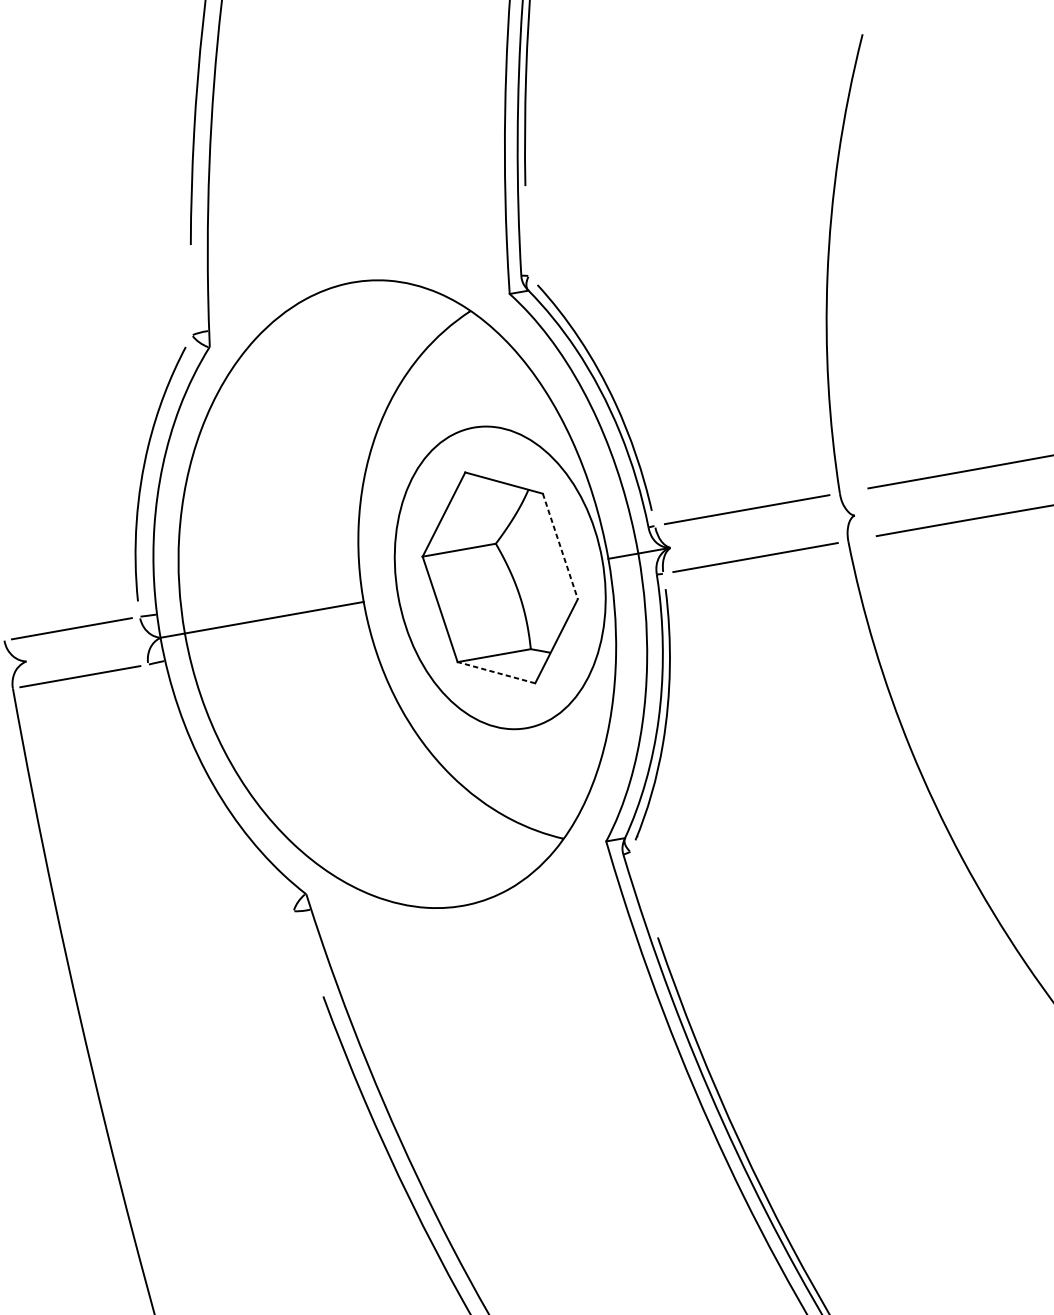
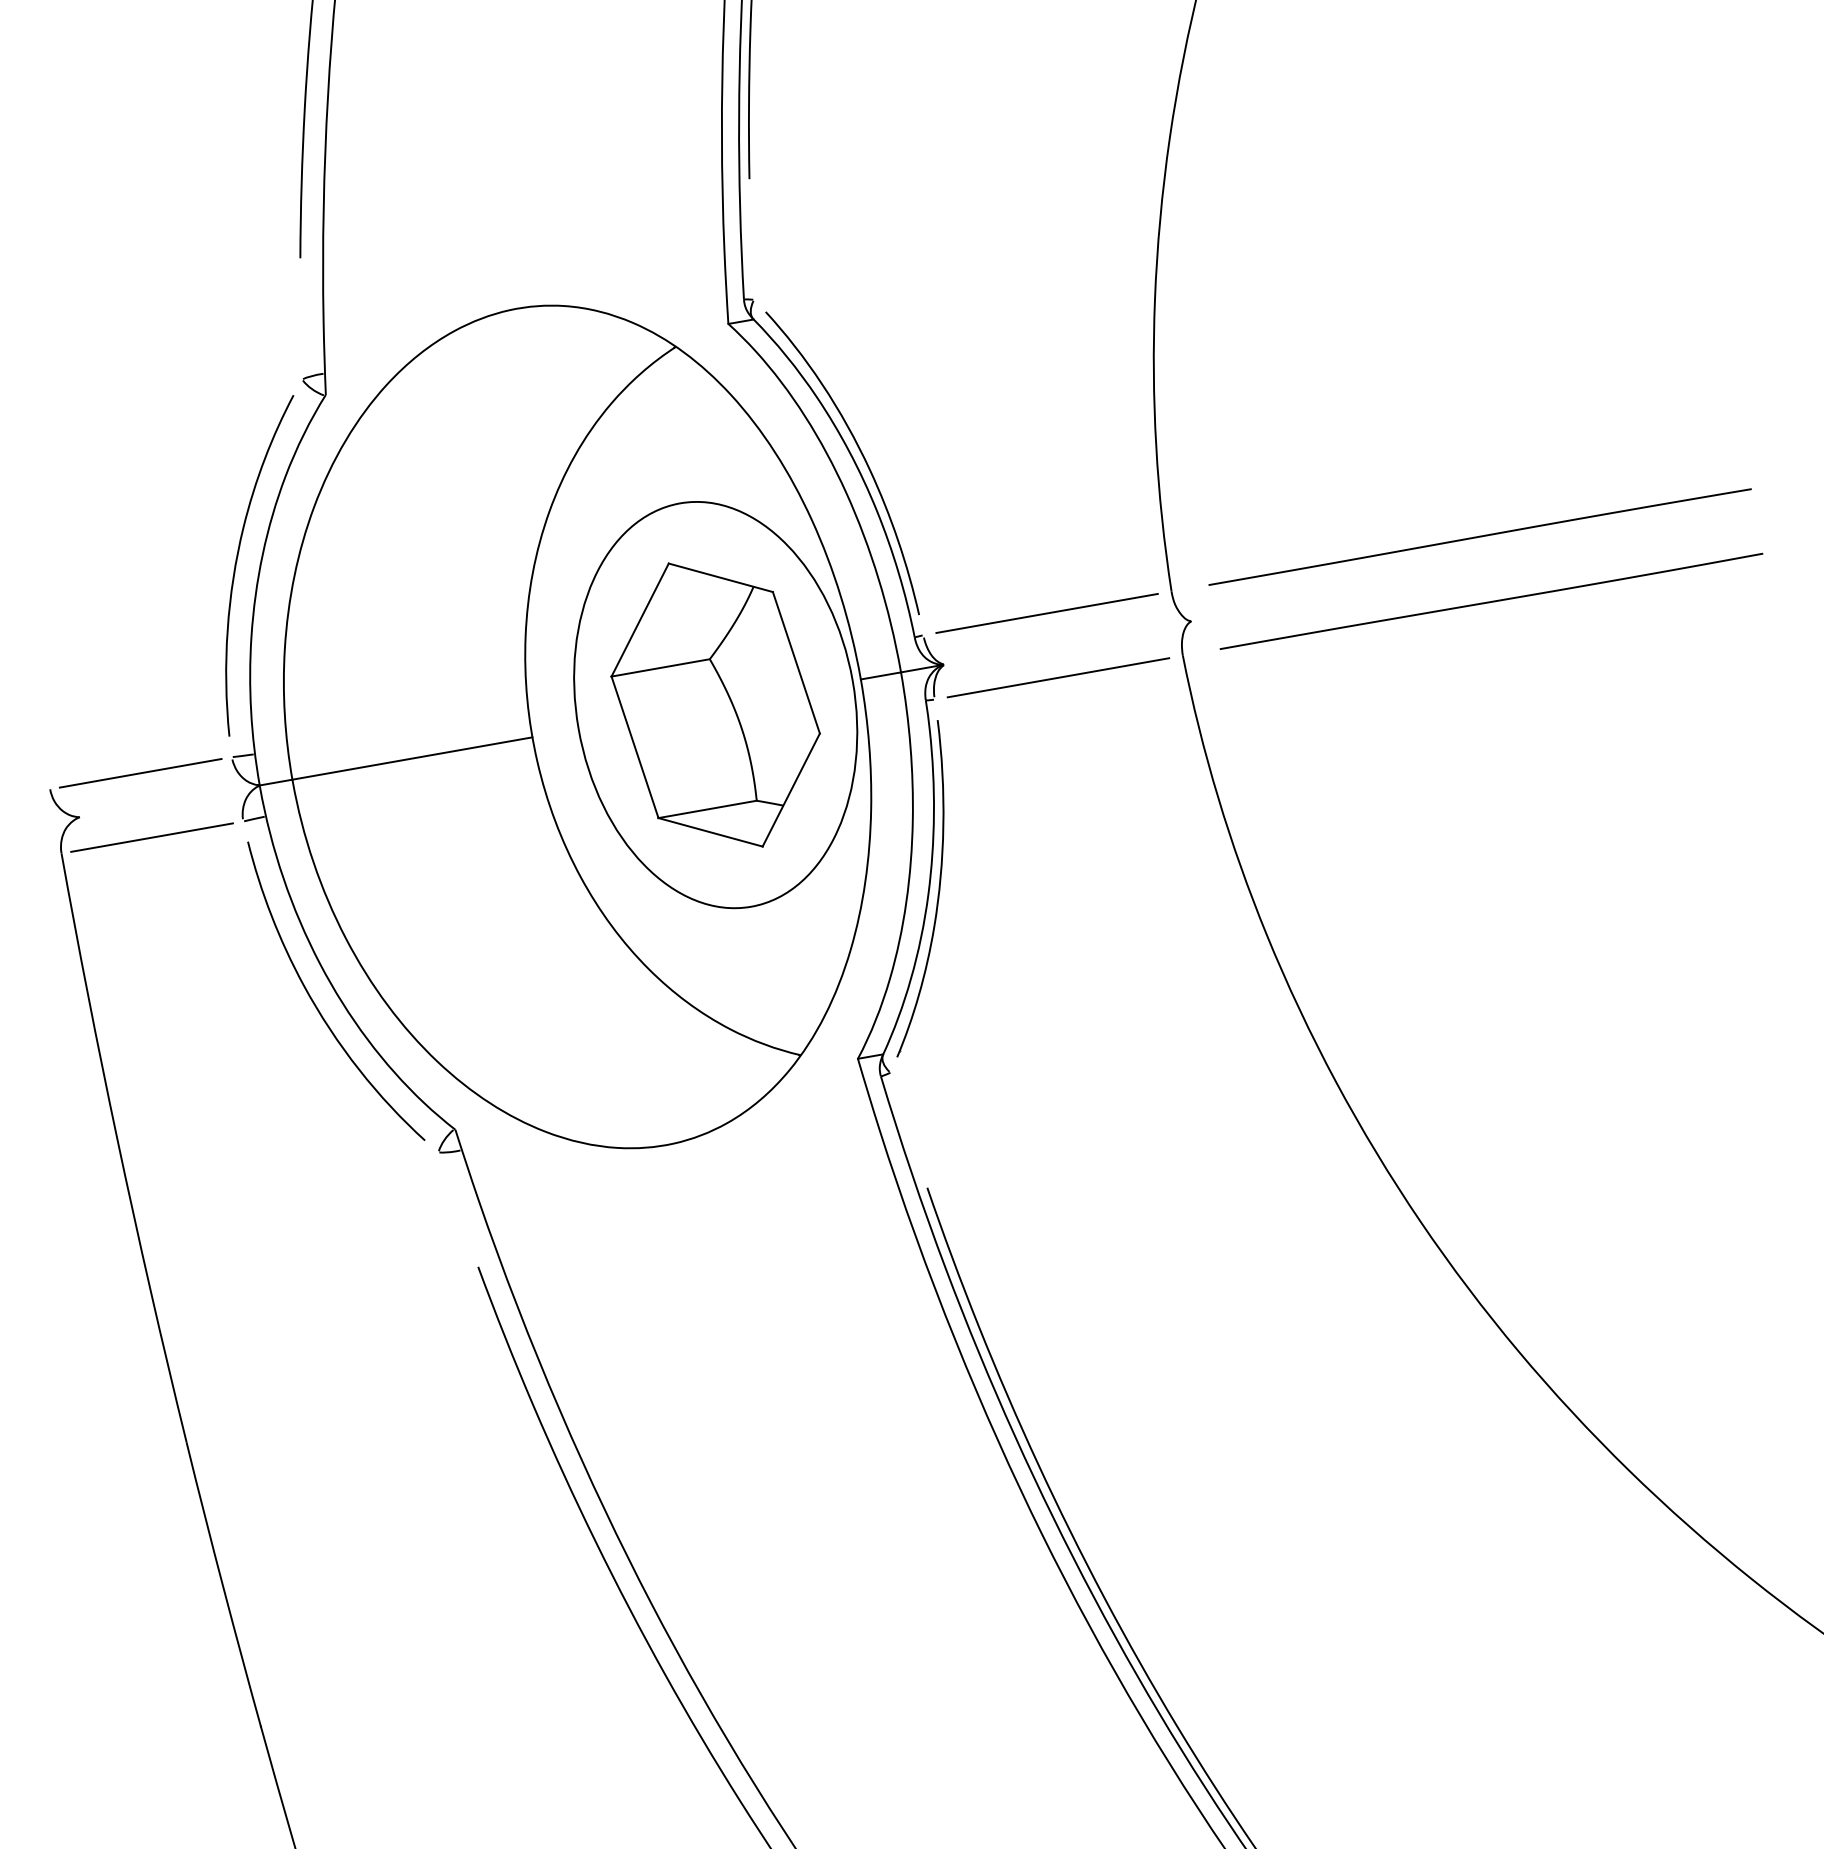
line: (560, 546) -> (796, 662), dashed -> solid
line: (496, 672) -> (710, 832), dashed -> solid
curve: (202, 800) -> (315, 1003), added

